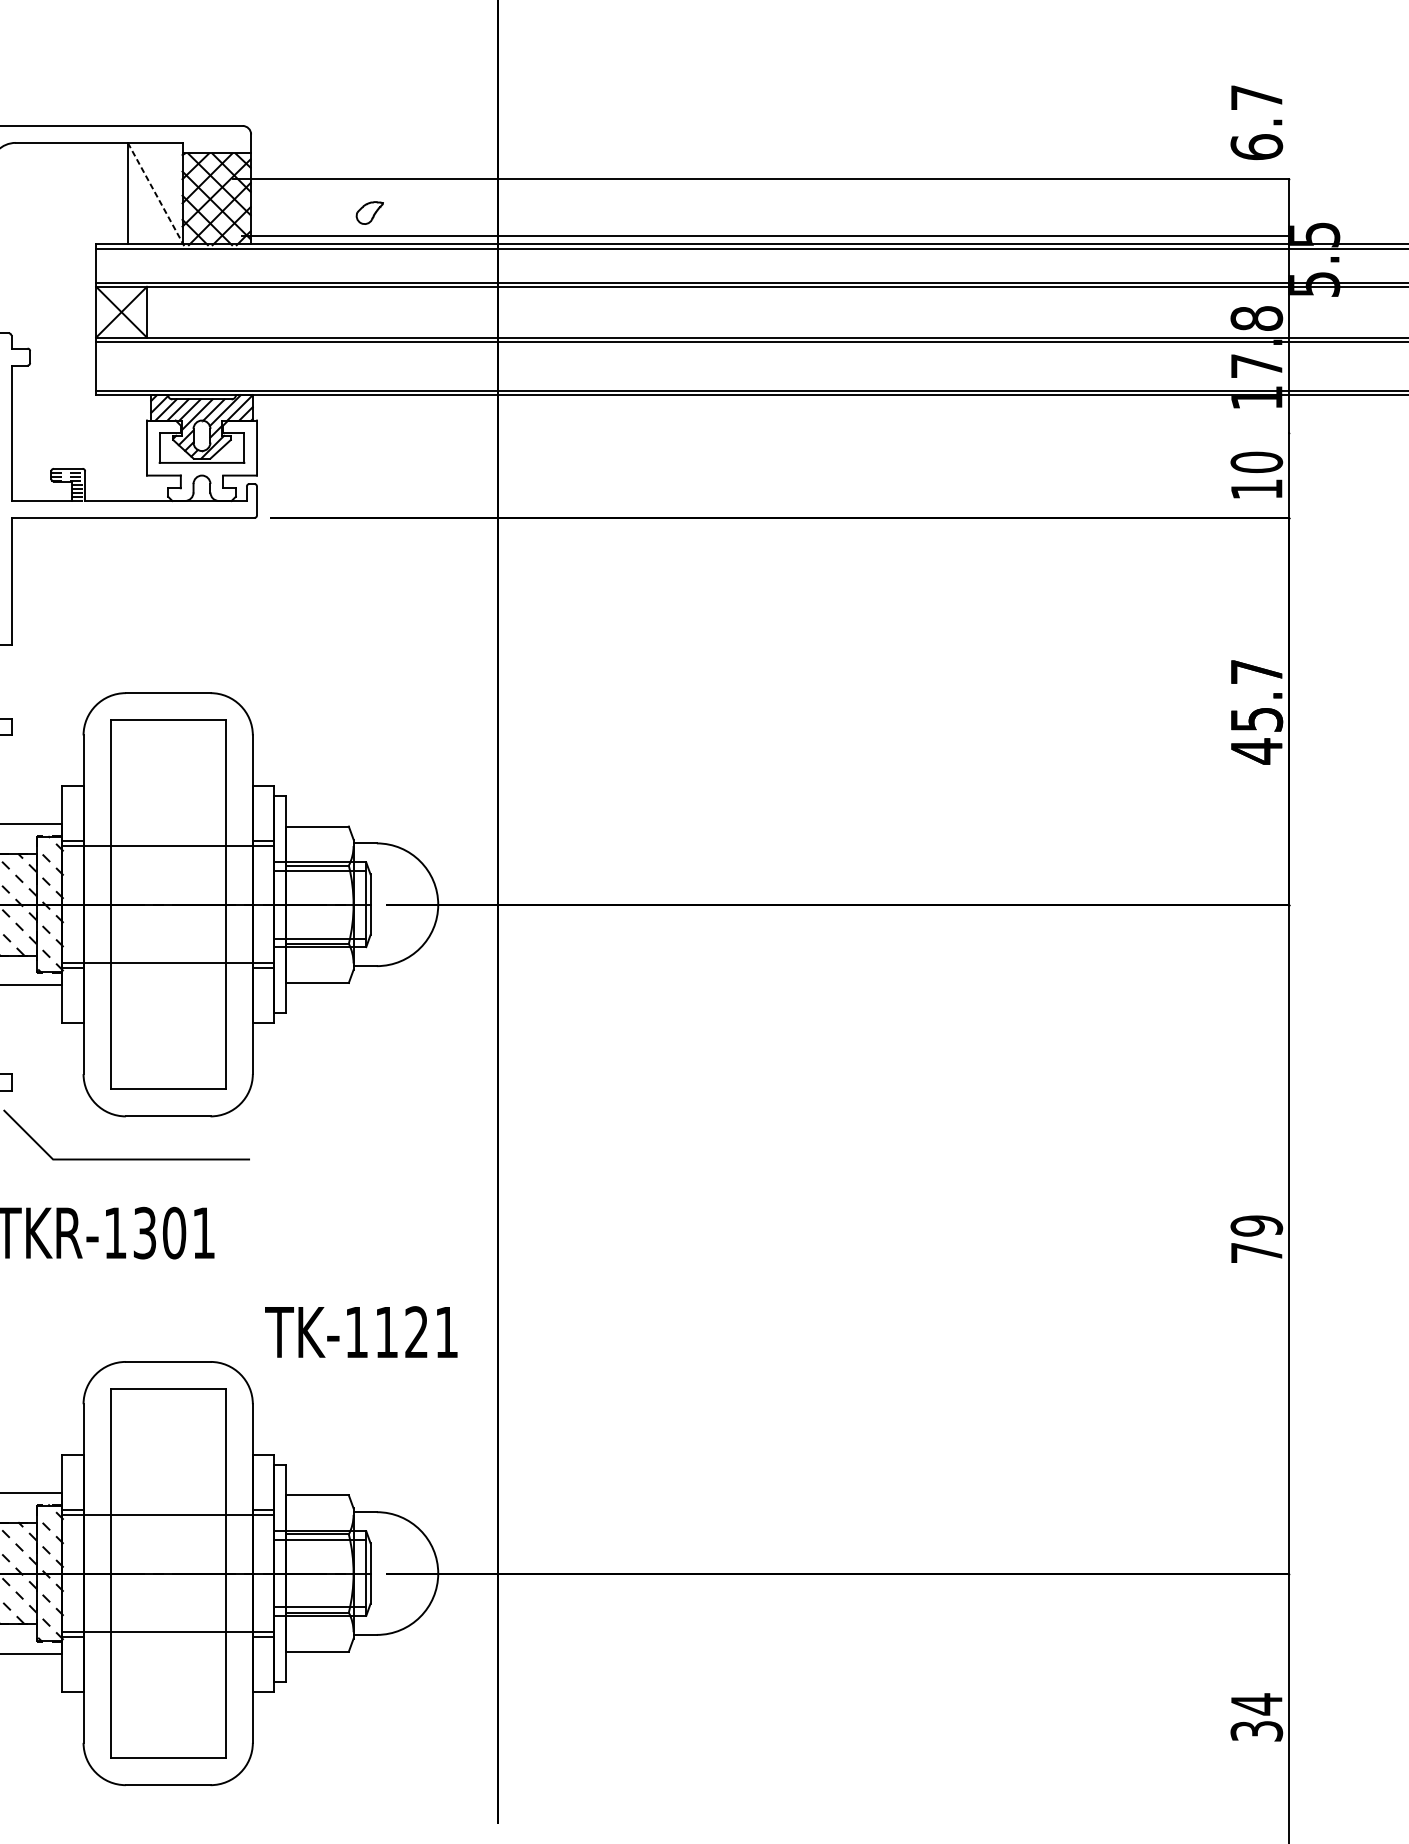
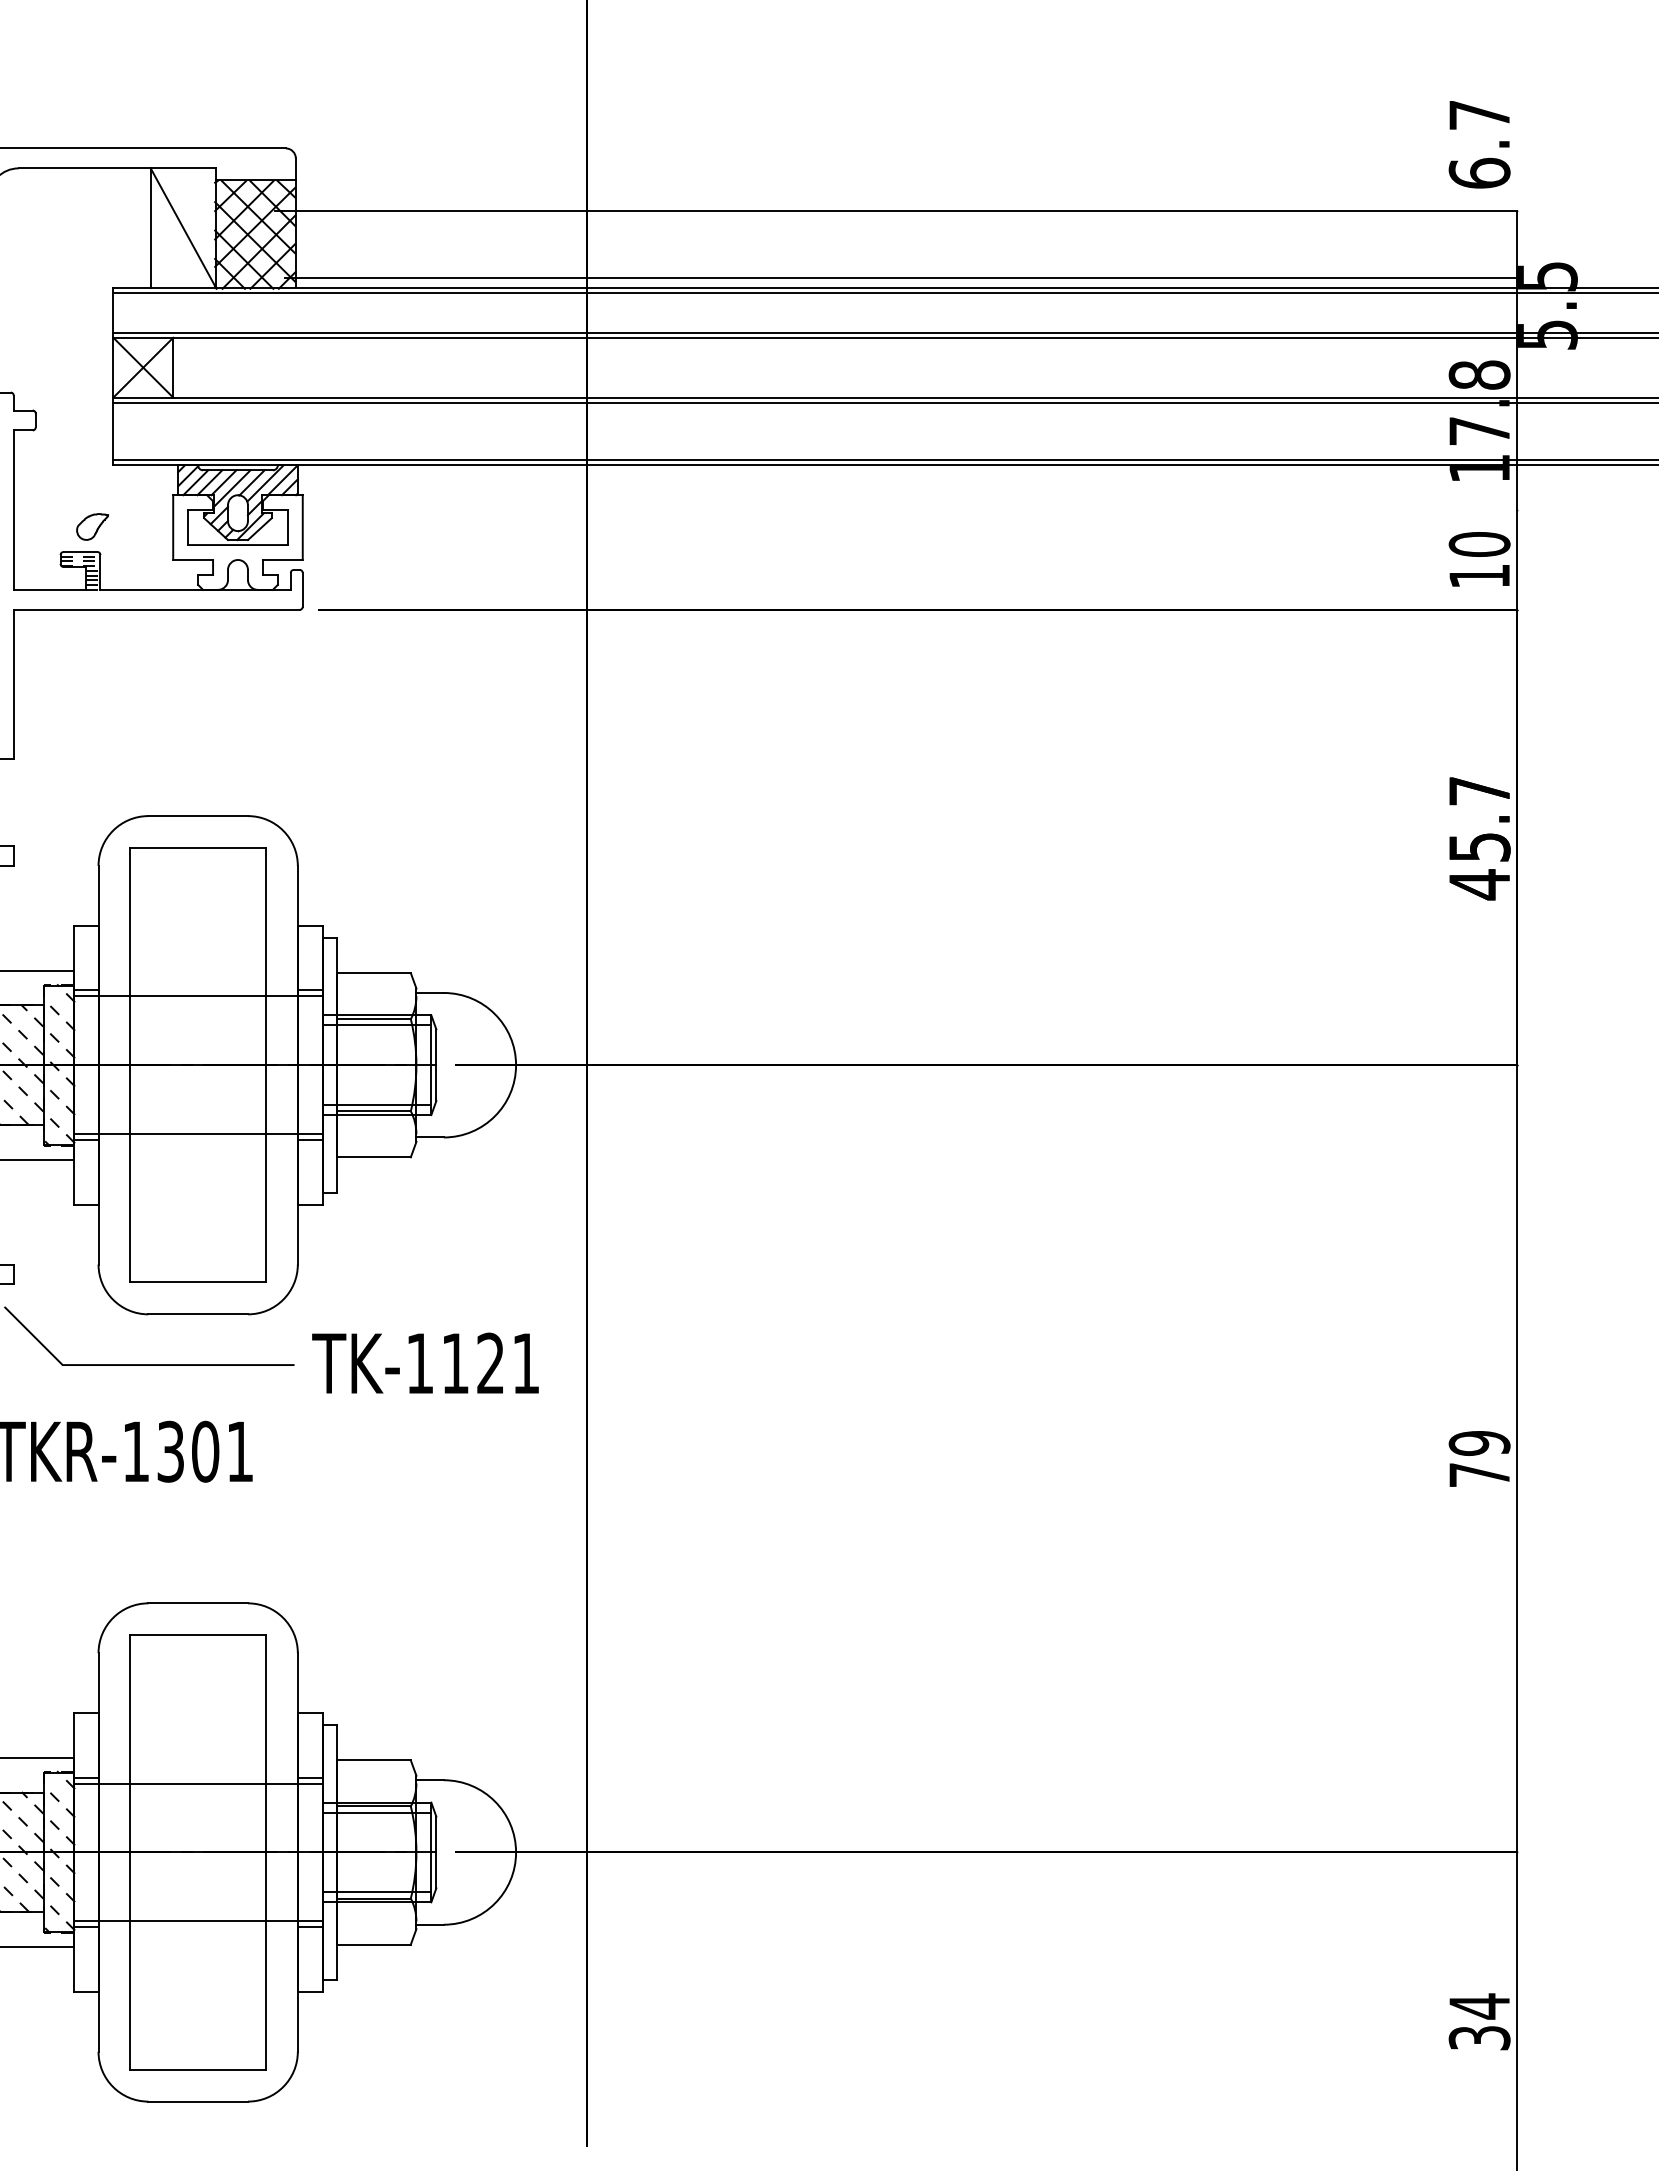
line: (155, 193) -> (183, 228), dashed -> solid
part: (369, 212) -> (92, 526), moved
text: (361, 1331) -> (425, 1362), moved

